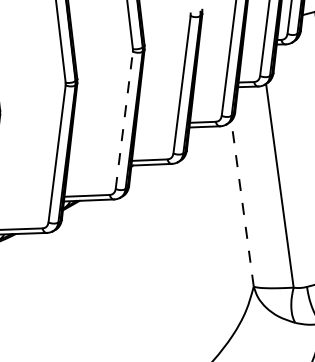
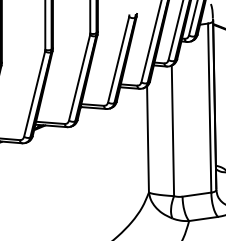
line: (124, 119) -> (79, 77), dashed -> solid
line: (243, 202) -> (148, 138), dashed -> solid

